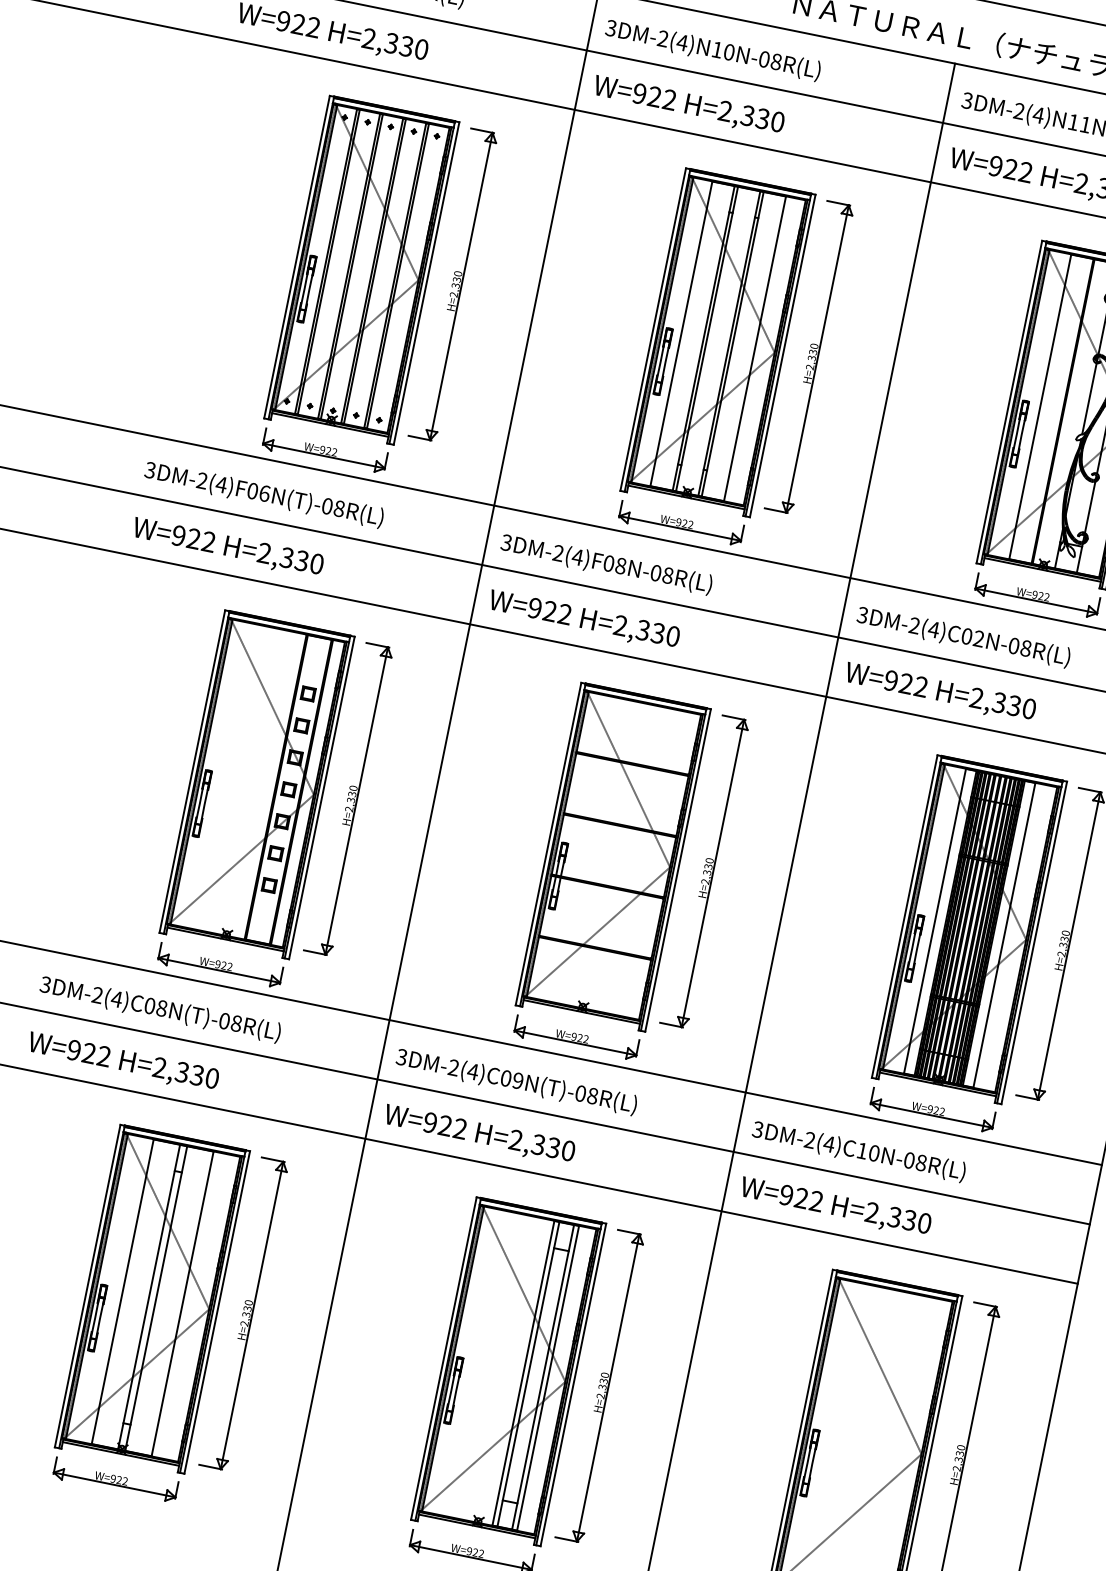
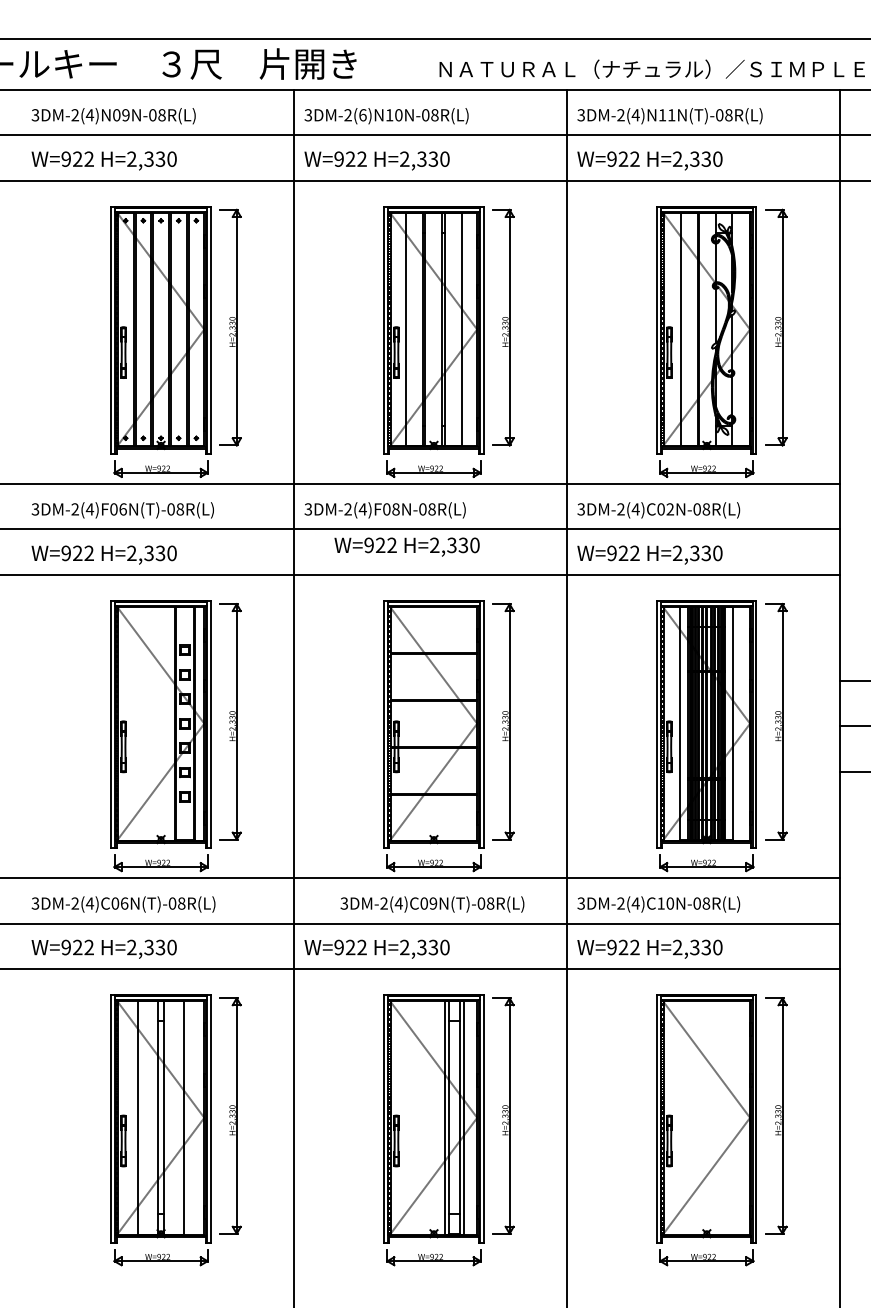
text: (681, 42) -> (362, 115), 3DM-2(4)N10N-08R(L) -> 3DM-2(6)N10N-08R(L)
text: (583, 619) -> (406, 546), moved
text: (161, 1008) -> (124, 903), 3DM-2(4)C08N(T)-08R(L) -> 3DM-2(4)C06N(T)-08R(L)
text: (516, 1081) -> (432, 904), moved

